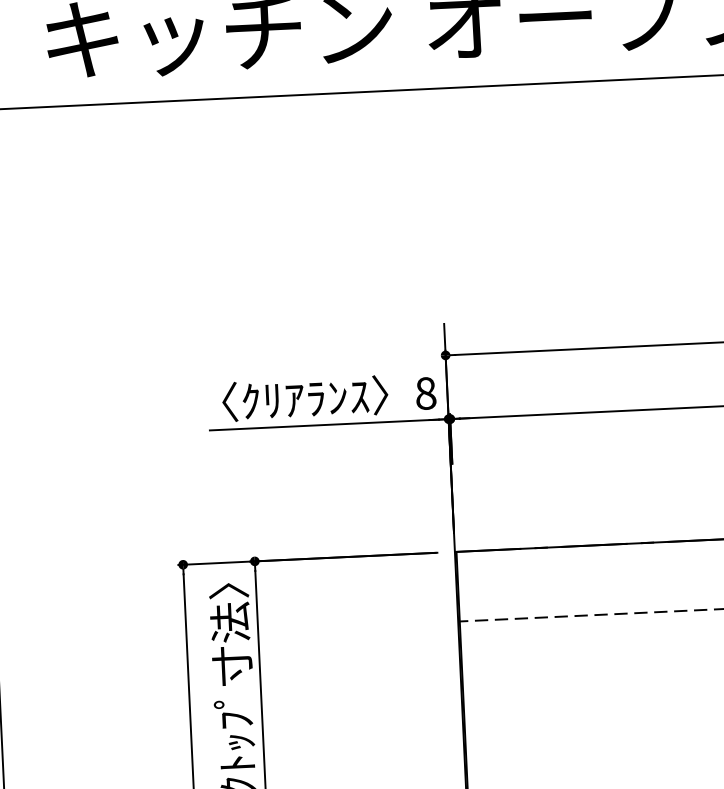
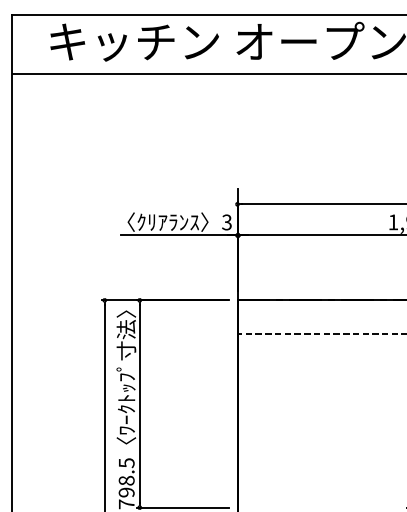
text: (424, 393) -> (226, 222), 8 -> 3

